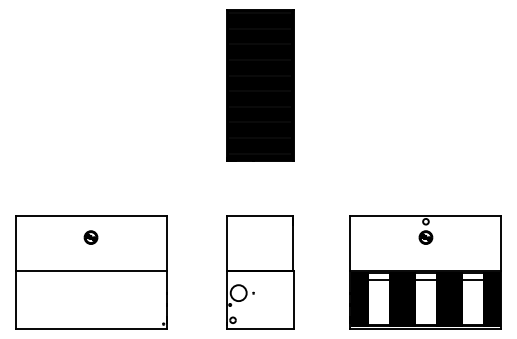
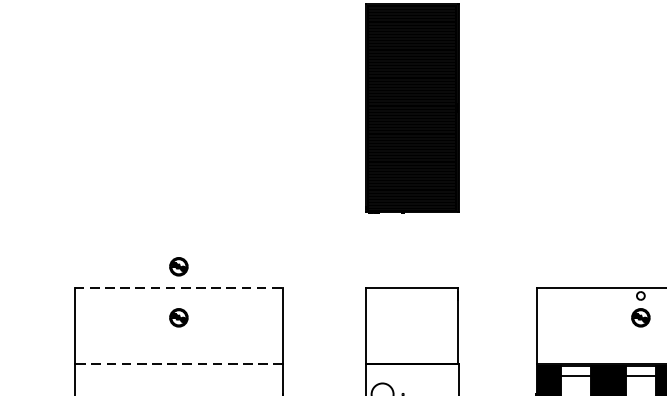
part: (90, 200) -> (178, 266), added
line: (91, 216) -> (179, 288), solid -> dashed
line: (91, 271) -> (179, 364), solid -> dashed

